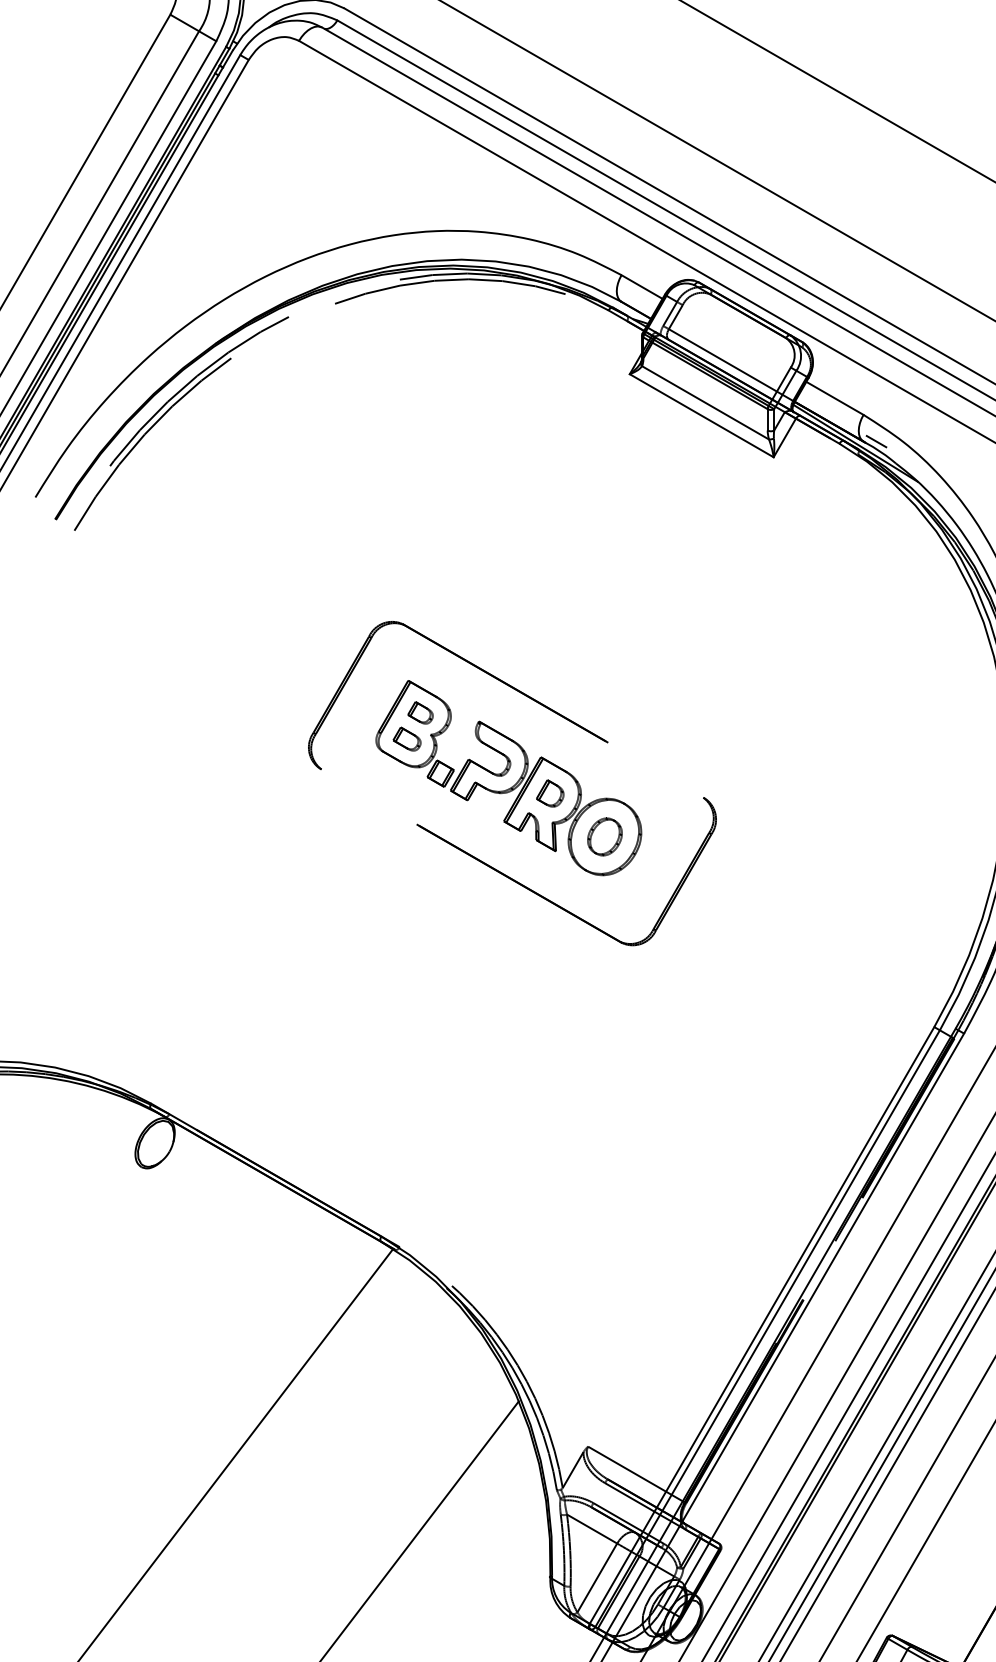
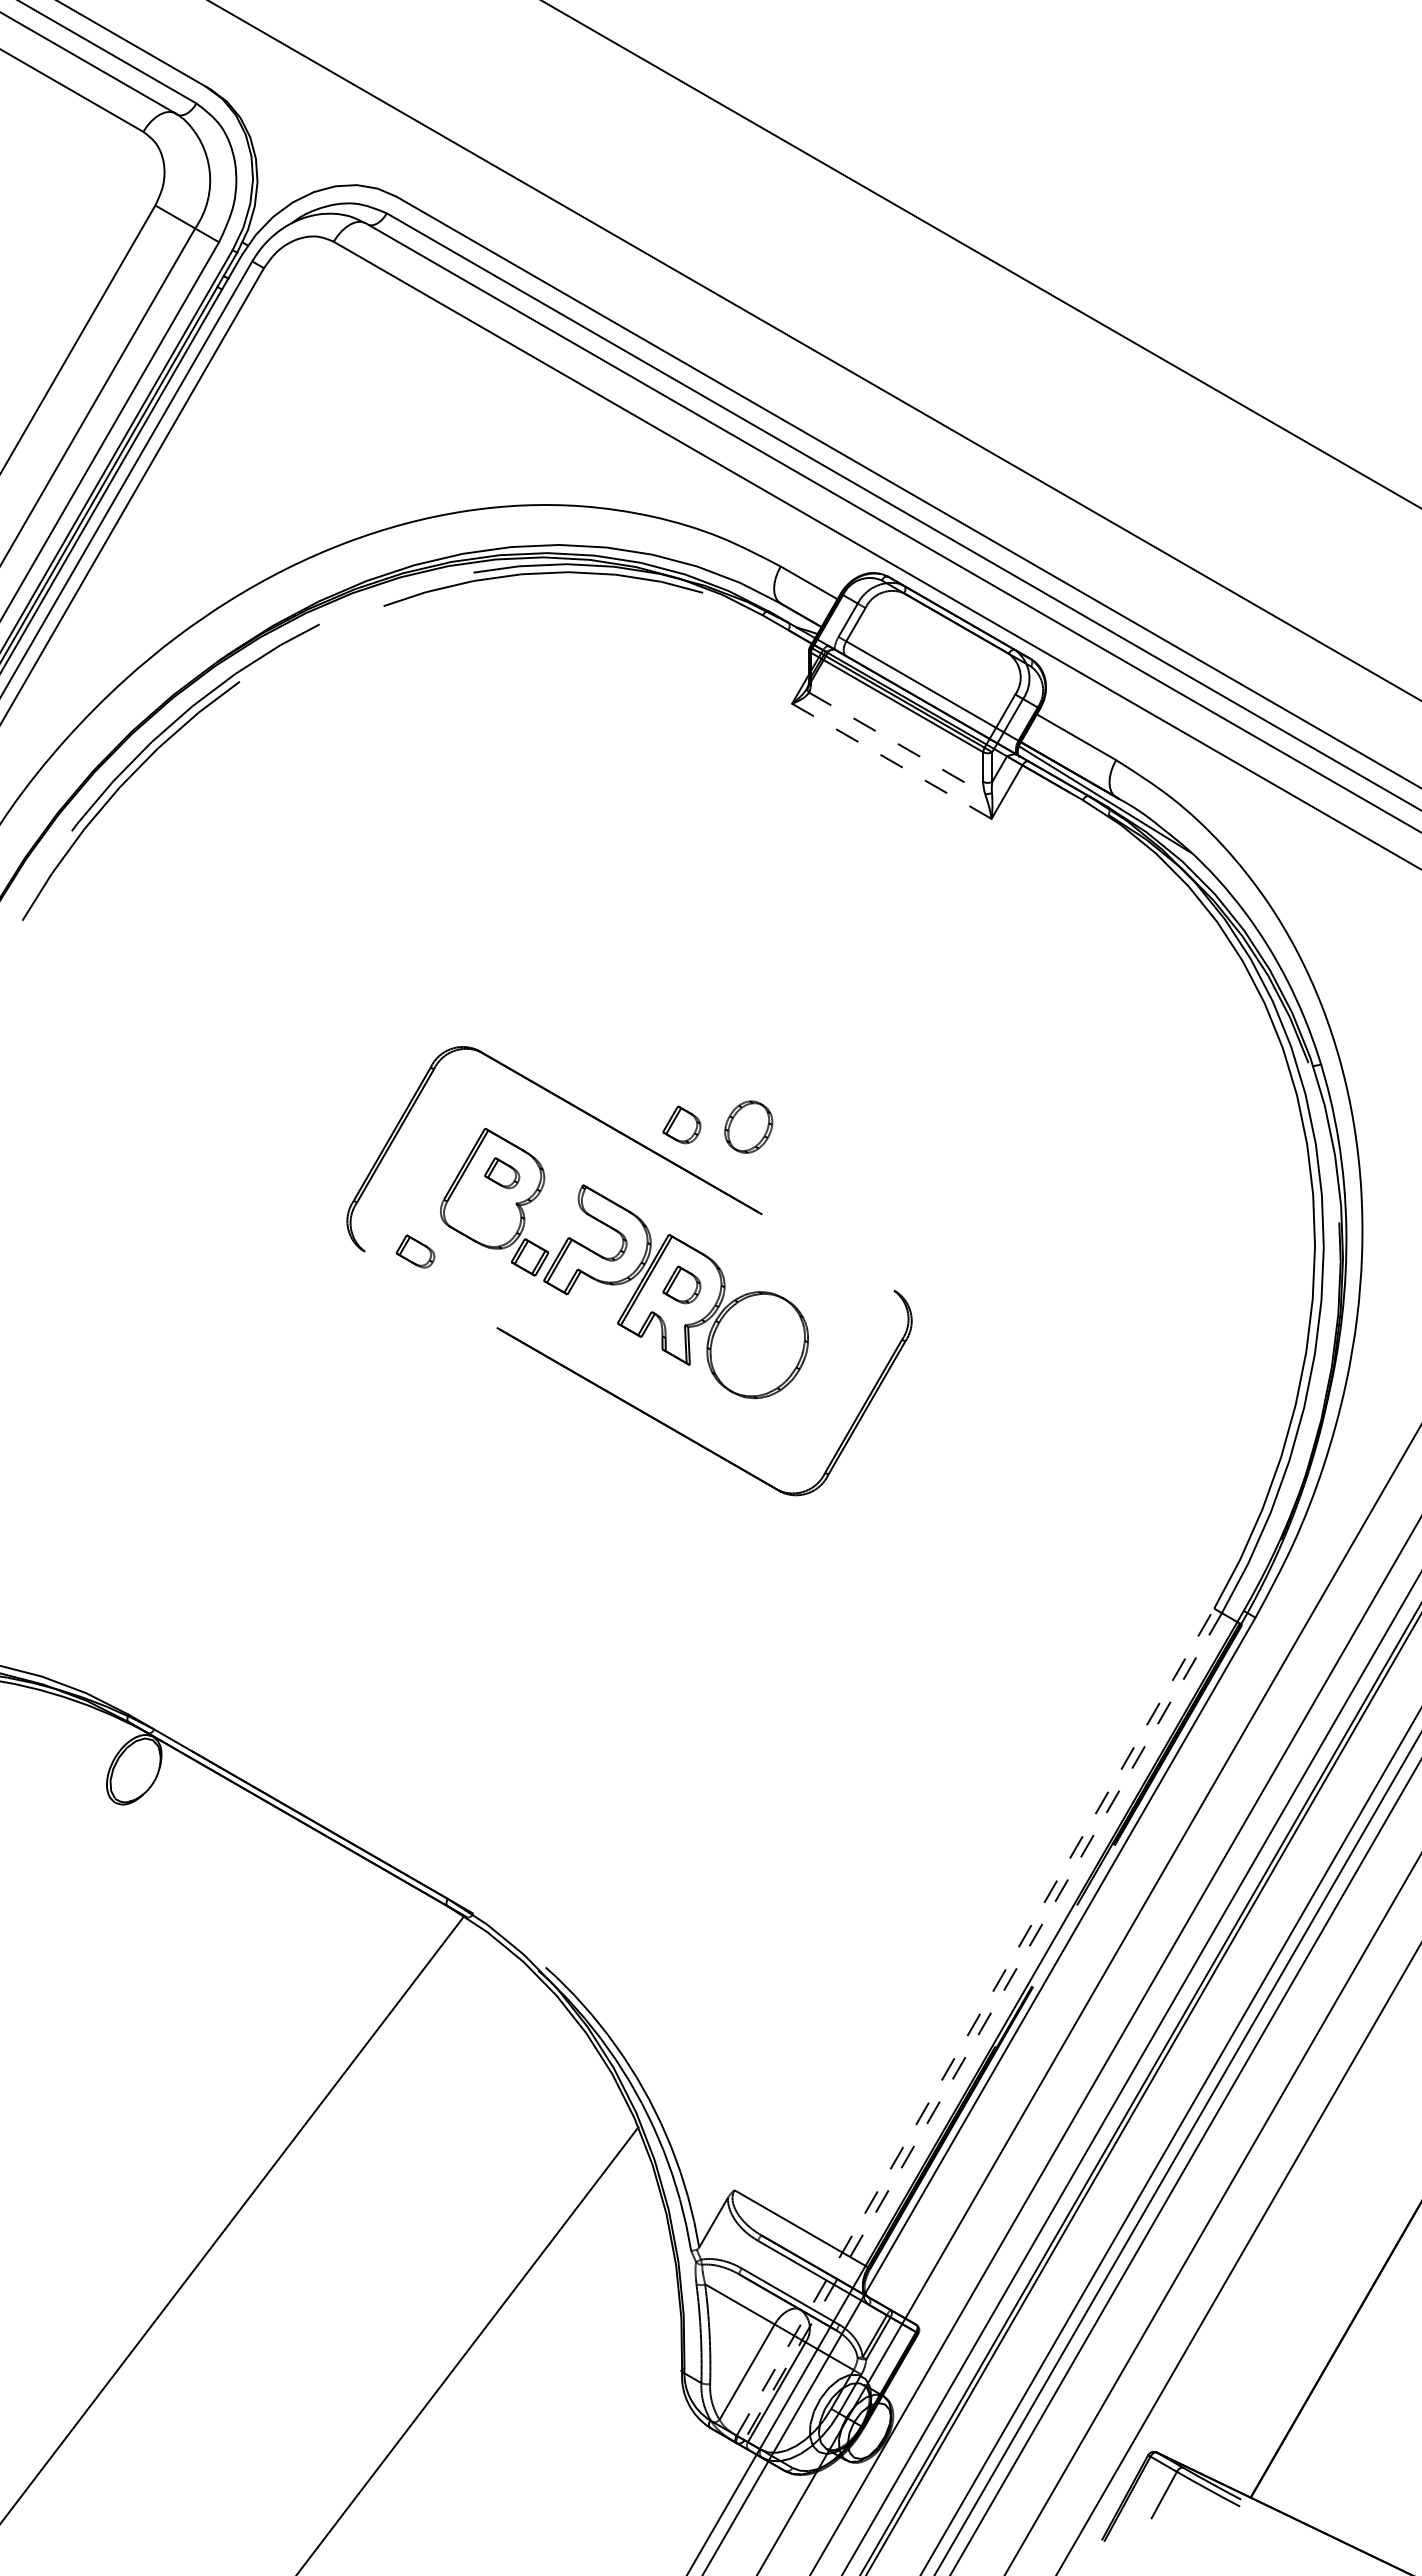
line: (705, 402) -> (897, 743), solid -> dashed
line: (701, 415) -> (891, 761), solid -> dashed
line: (876, 441) -> (1133, 796), removed
part: (549, 677) -> (681, 1124), added
part: (407, 739) -> (415, 1251), moved
part: (604, 836) -> (748, 1126), moved
line: (762, 1325) -> (975, 2022), solid -> dashed
line: (767, 1328) -> (983, 2026), solid -> dashed

